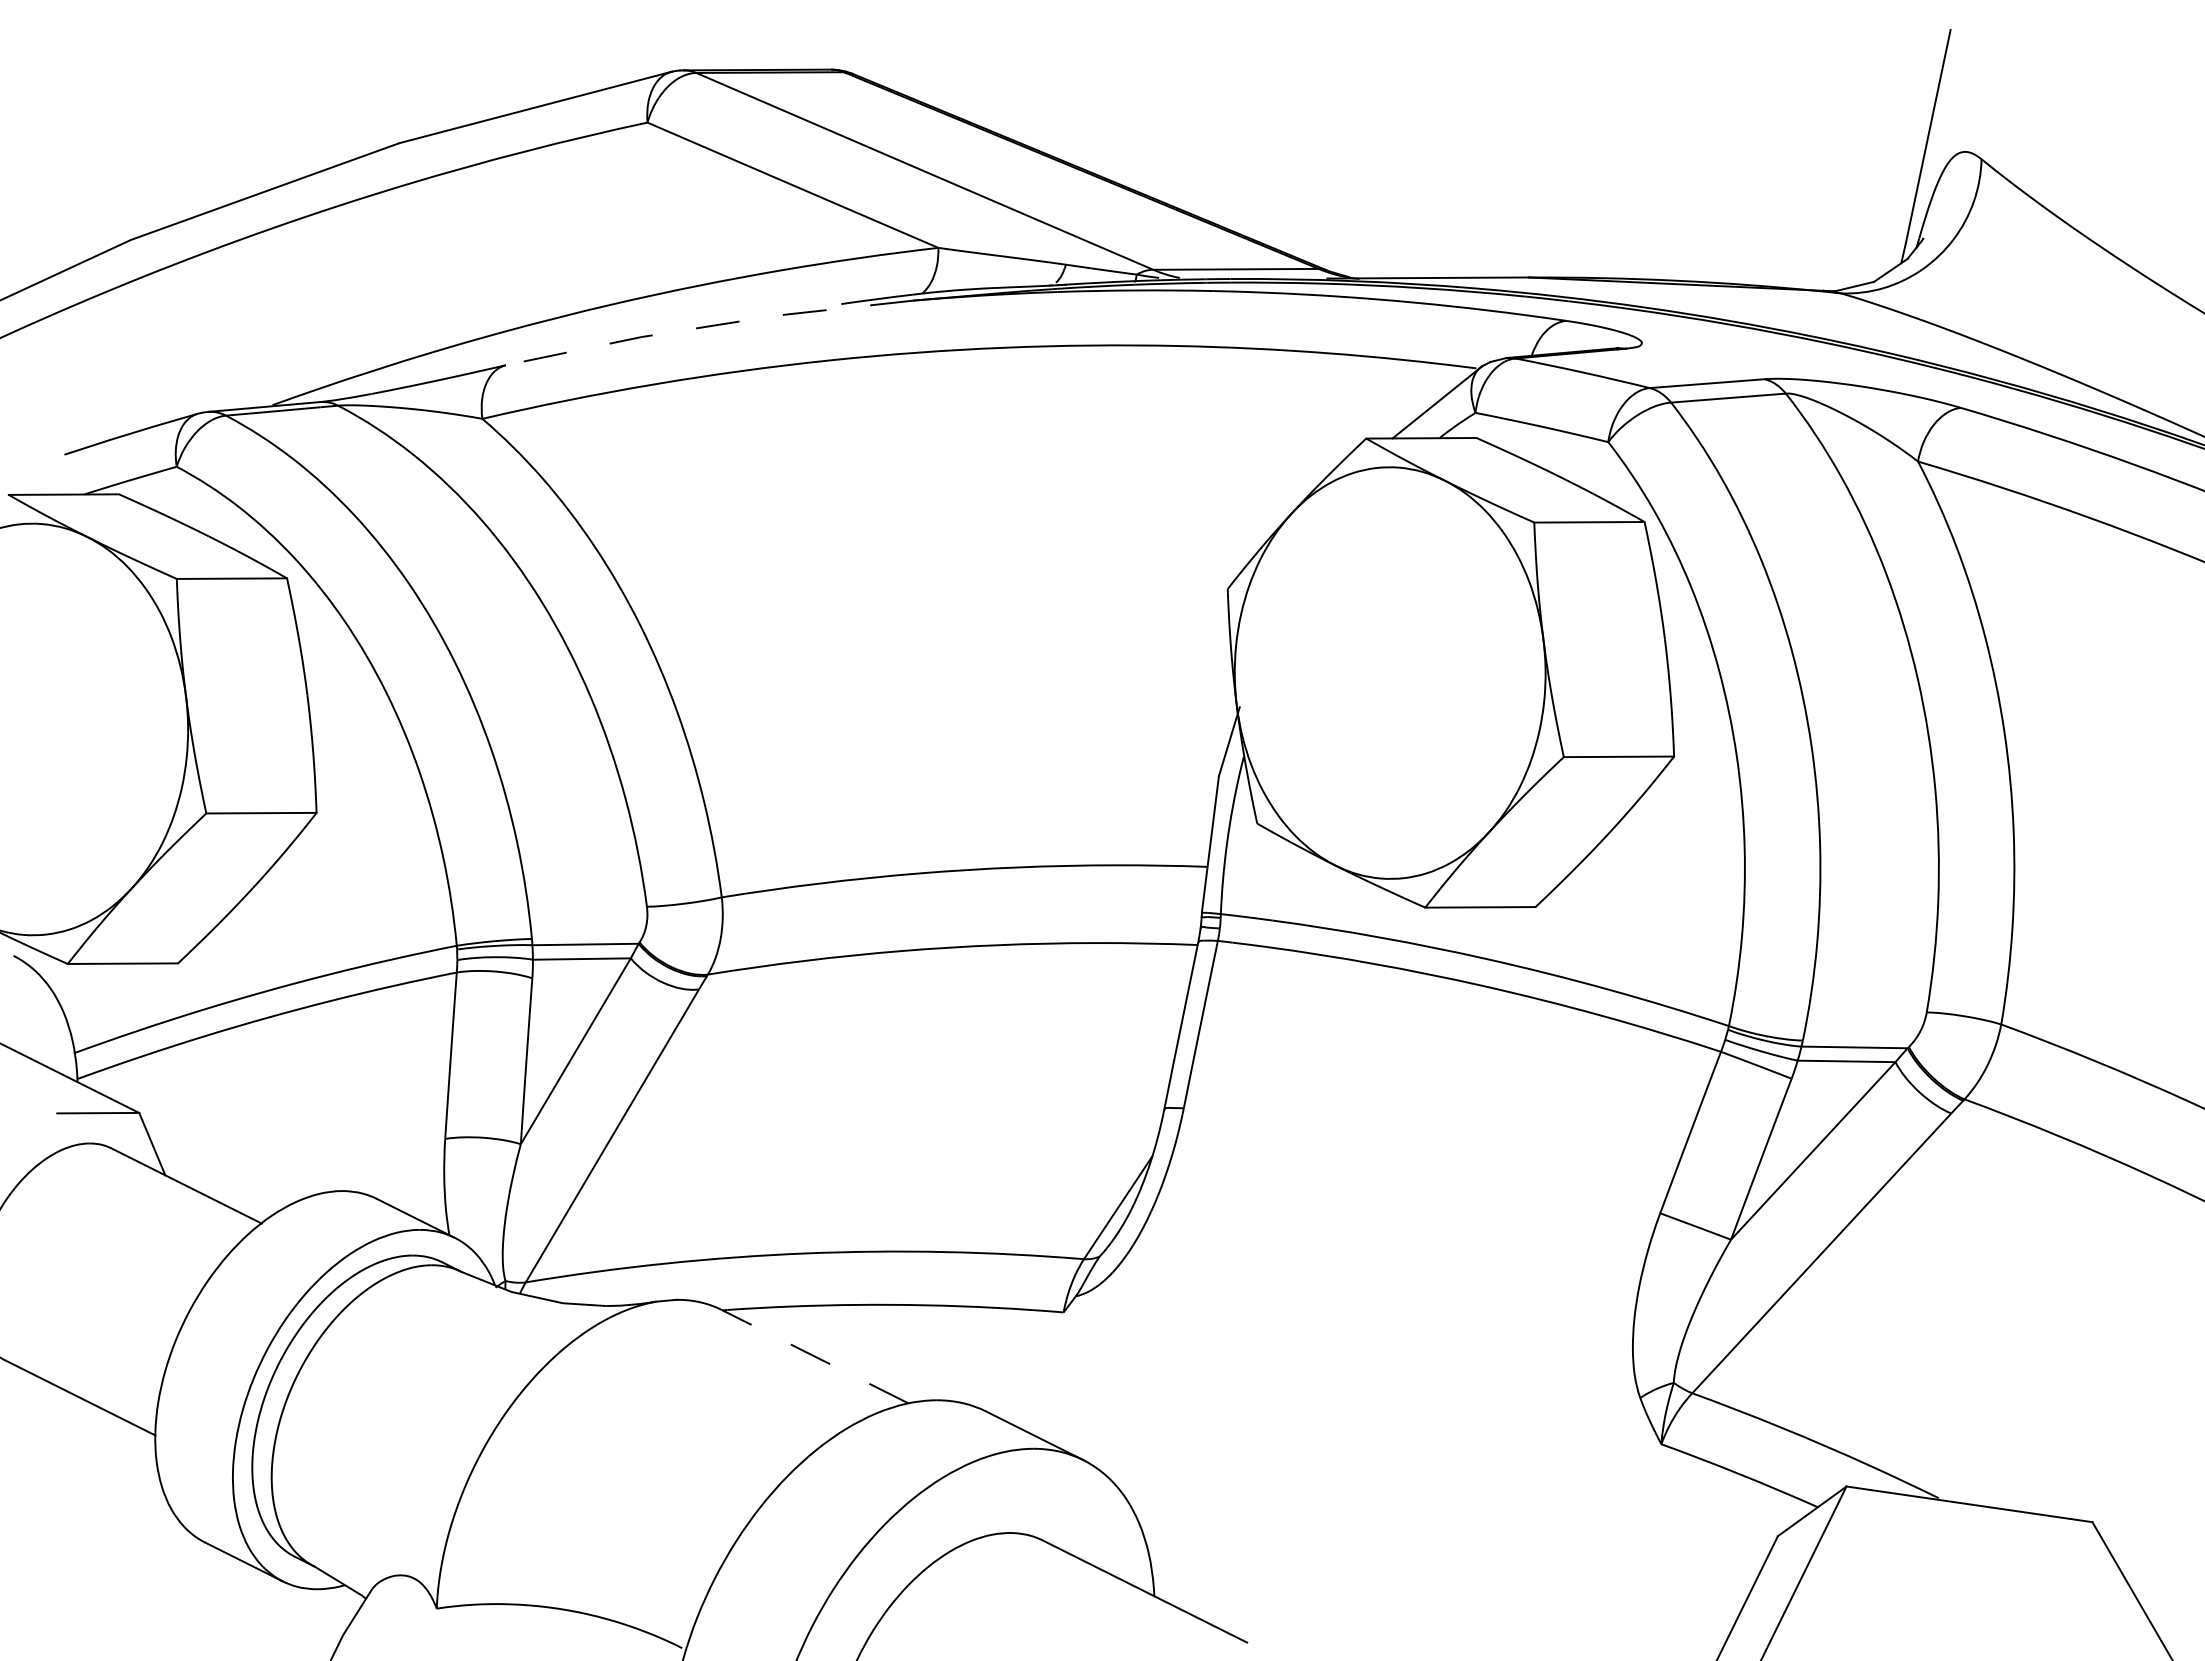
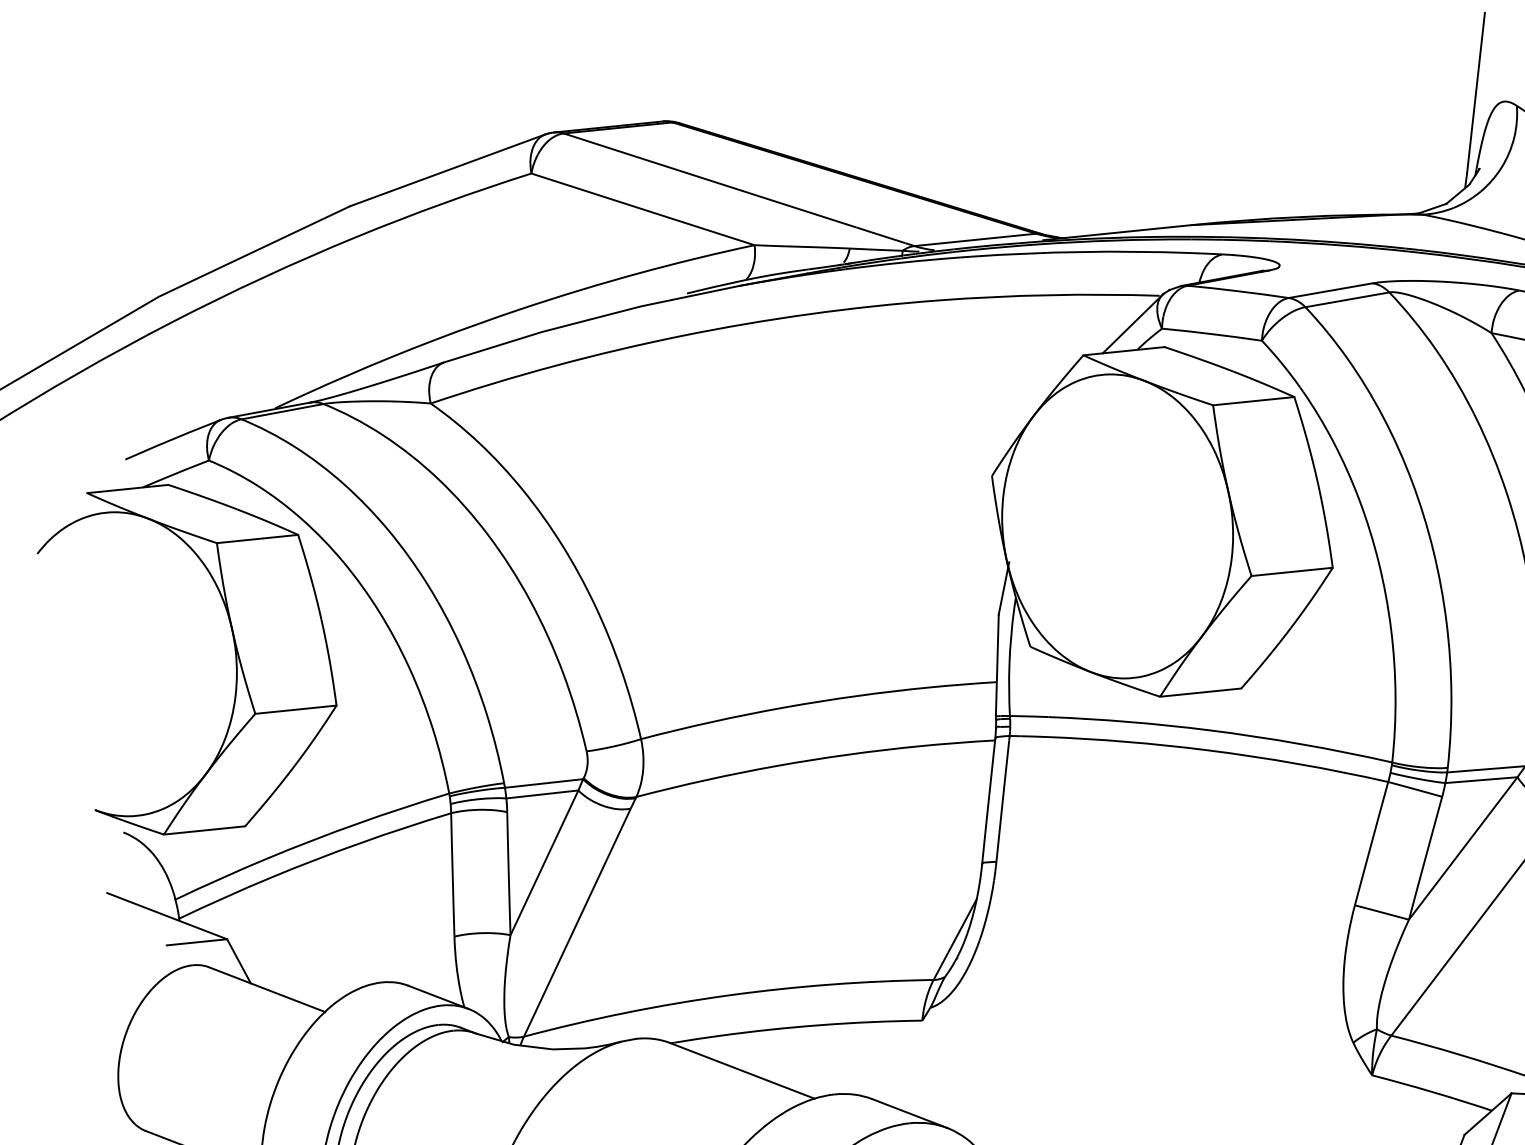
line: (708, 326) -> (590, 319), dashed -> solid
line: (815, 1356) -> (742, 1070), dashed -> solid

